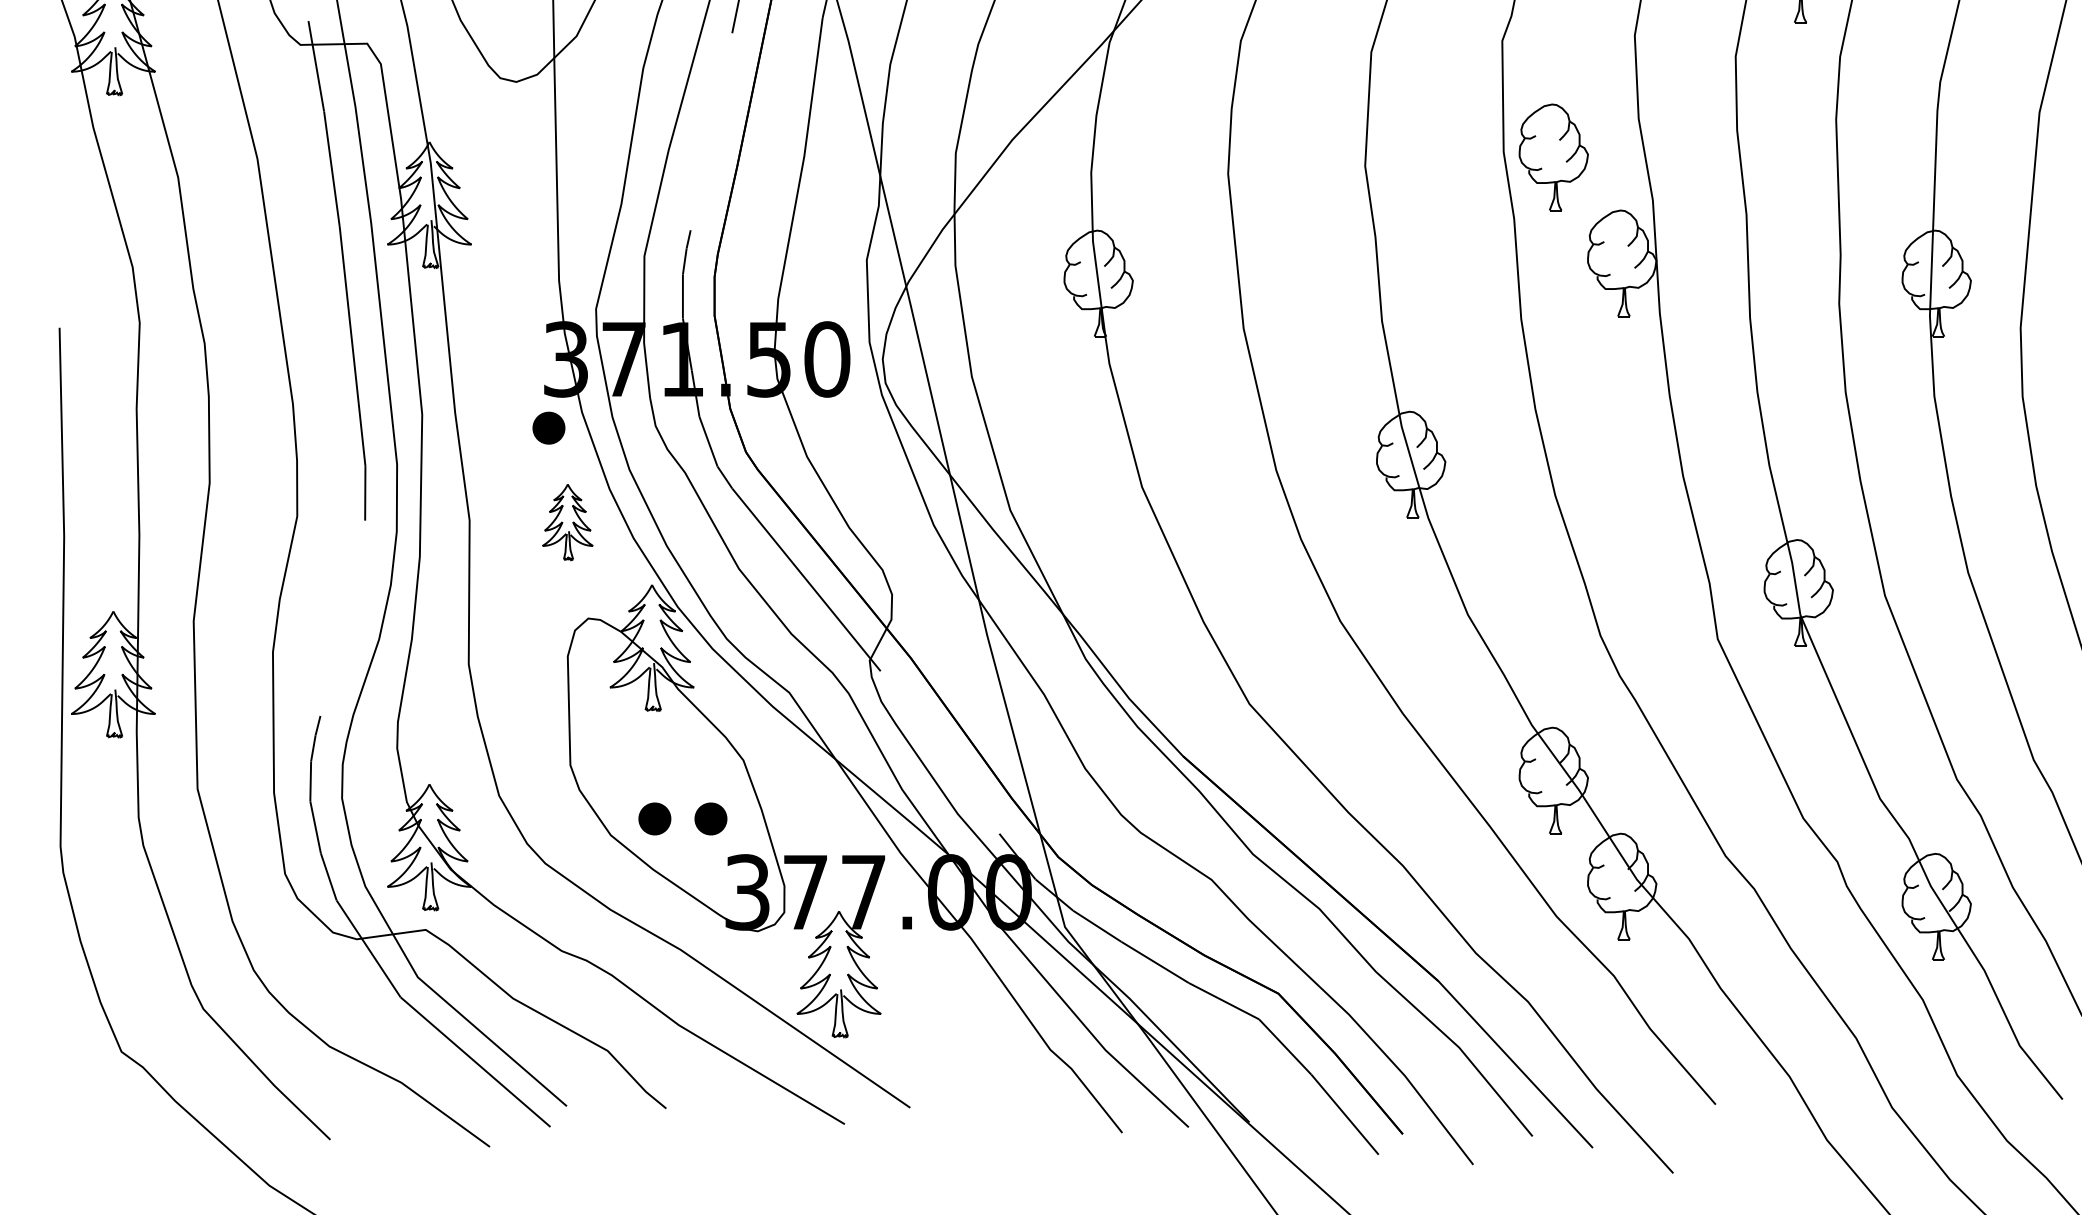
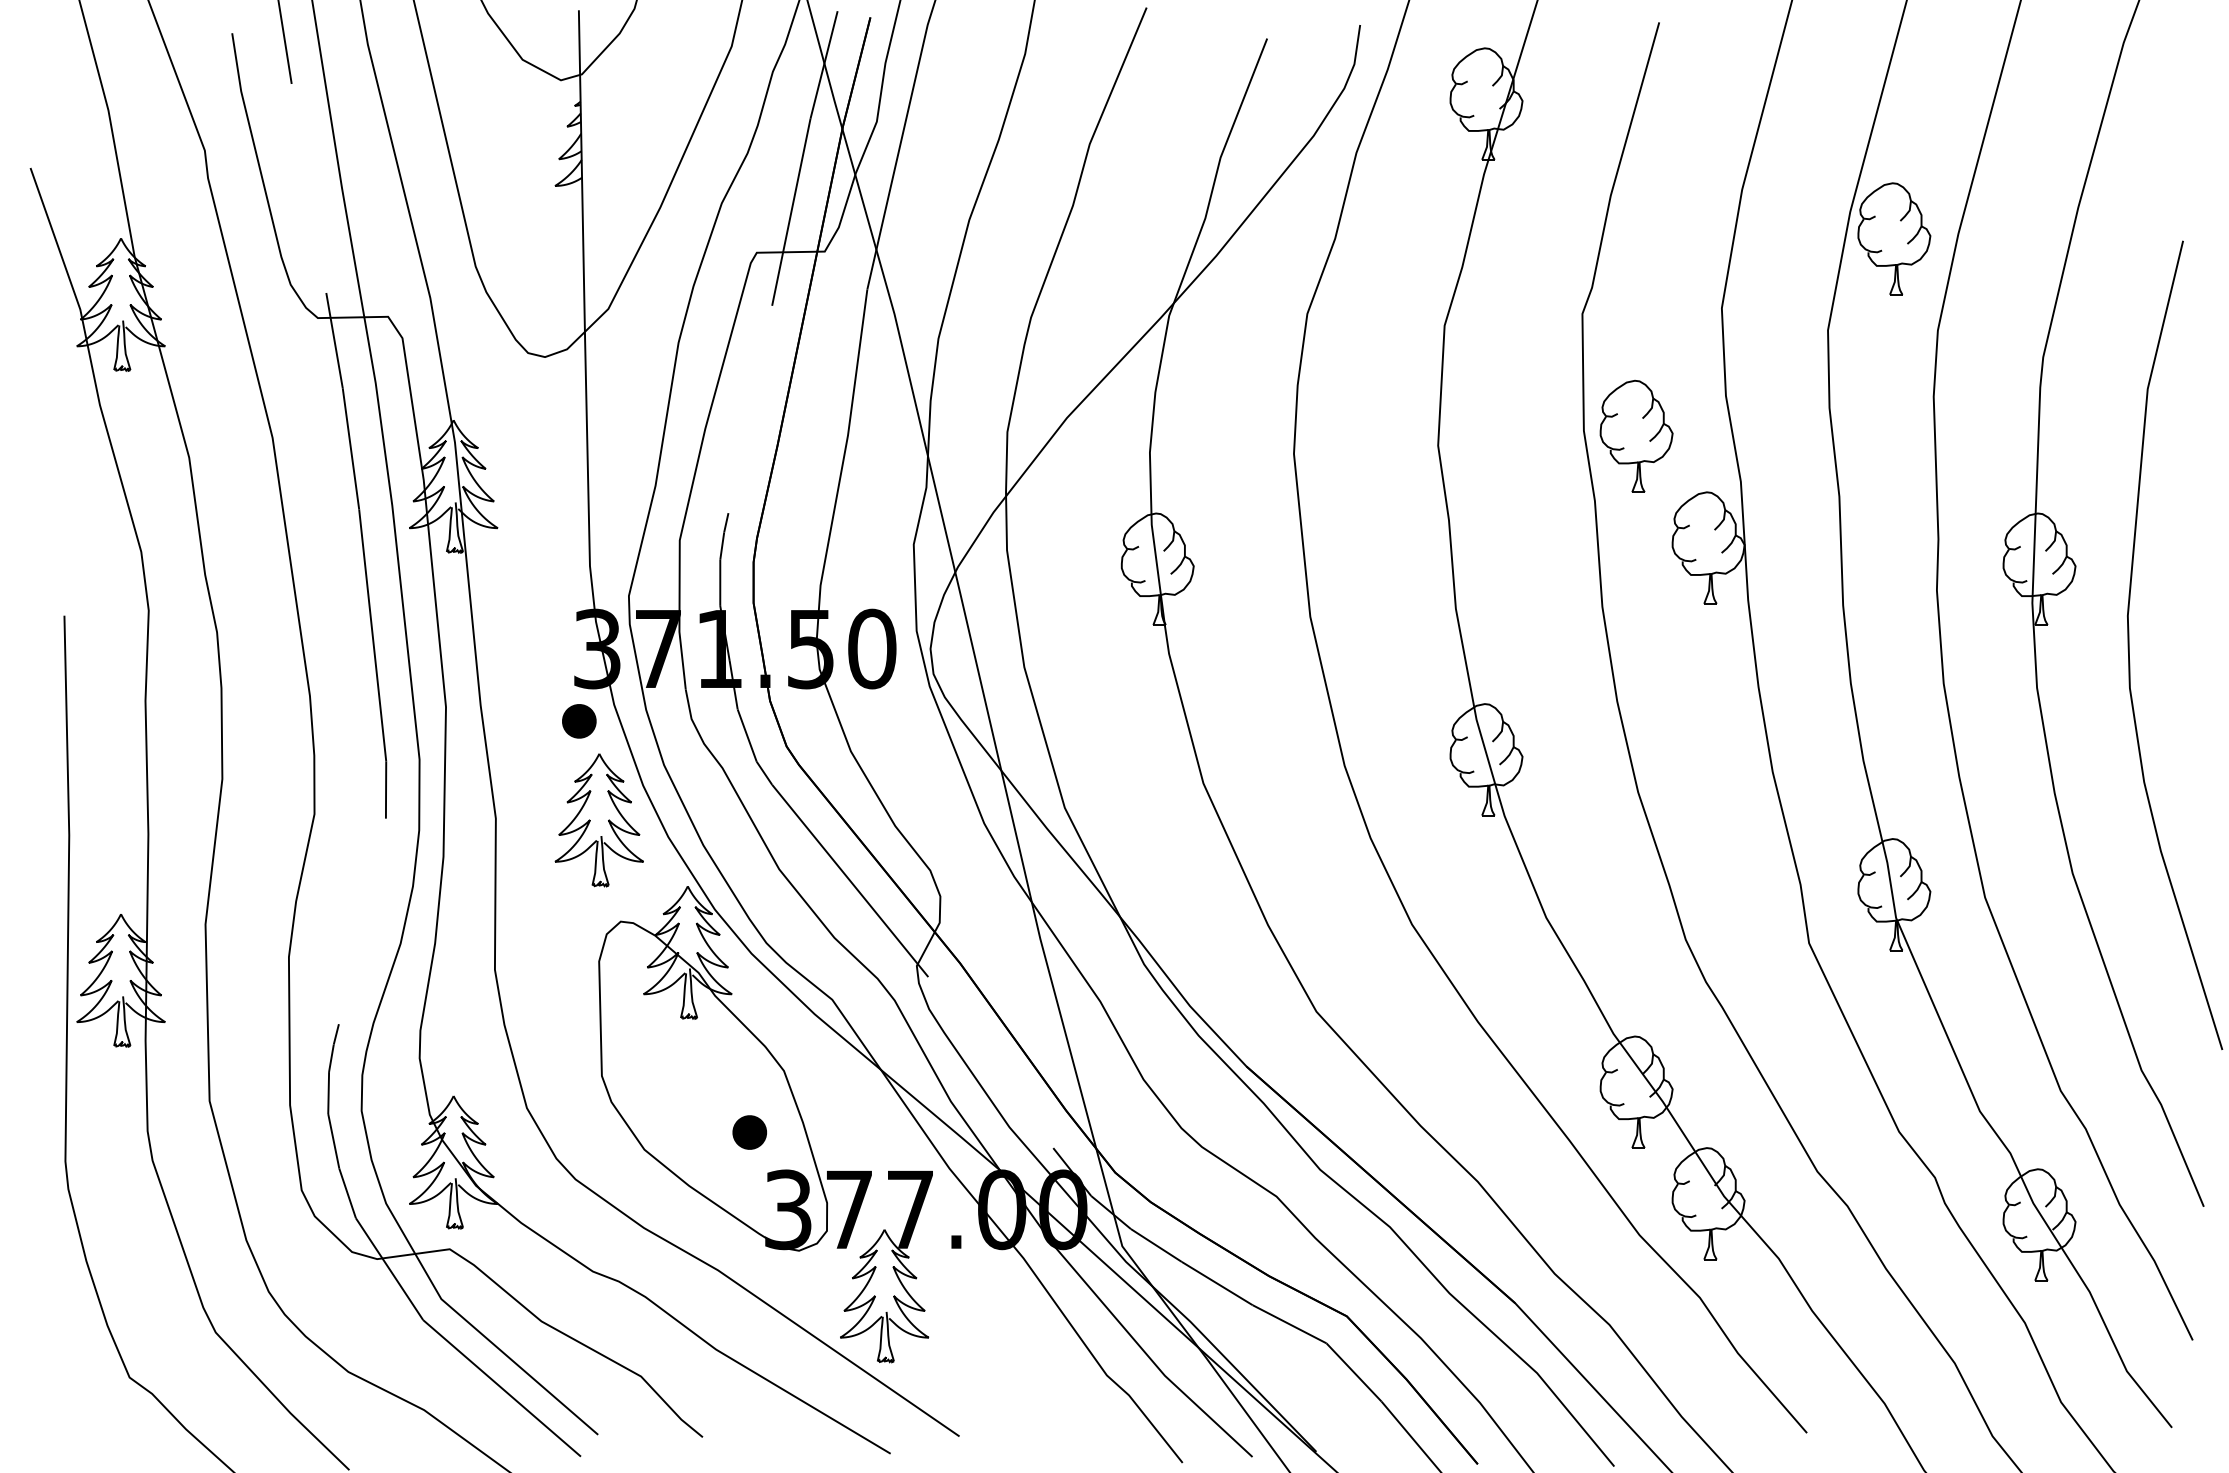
part: (567, 522) -> (598, 820), size x1.67
part: (654, 818) -> (690, 1132), removed

